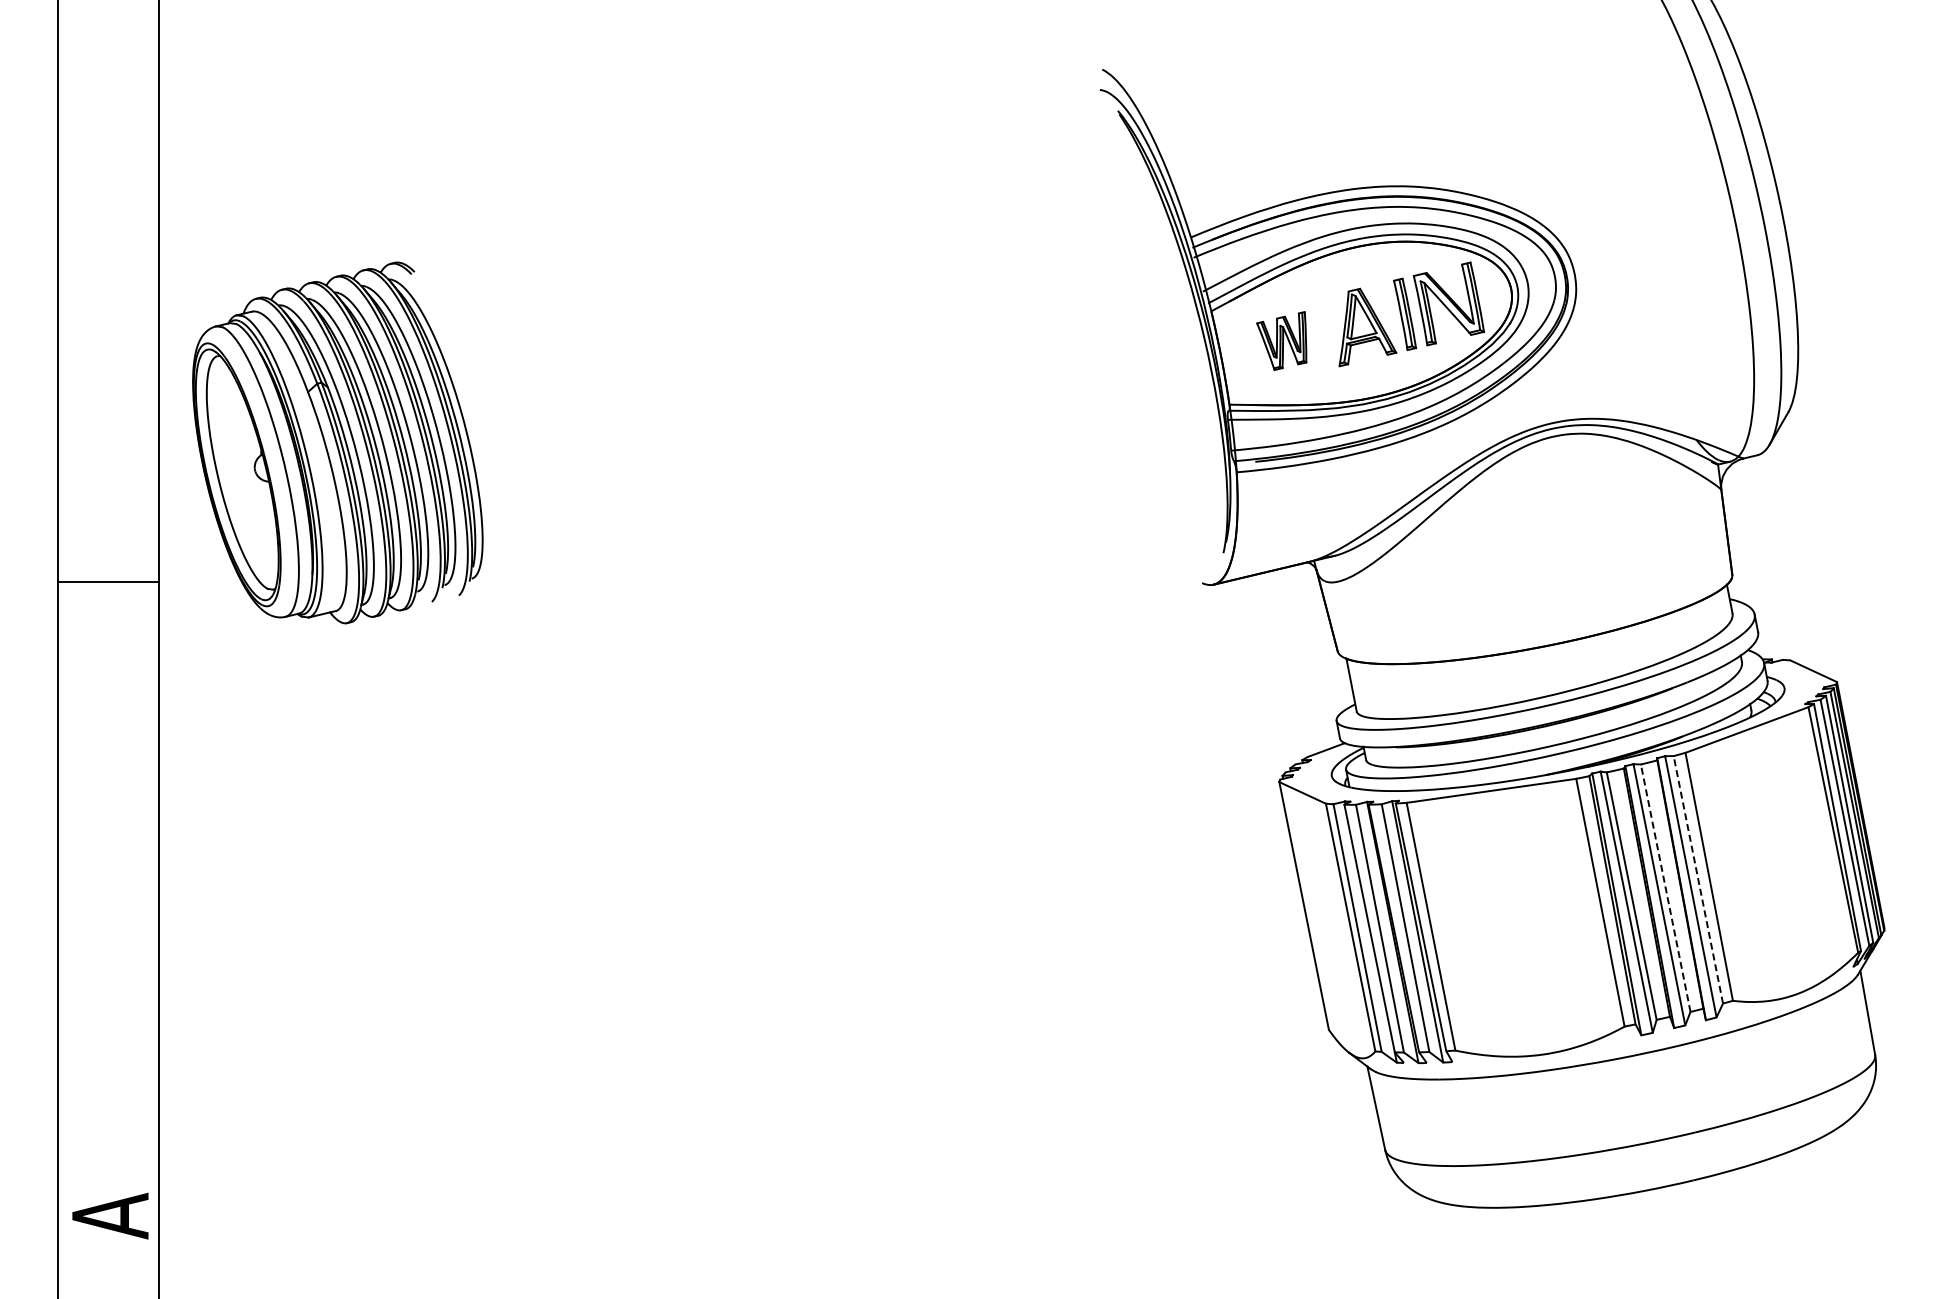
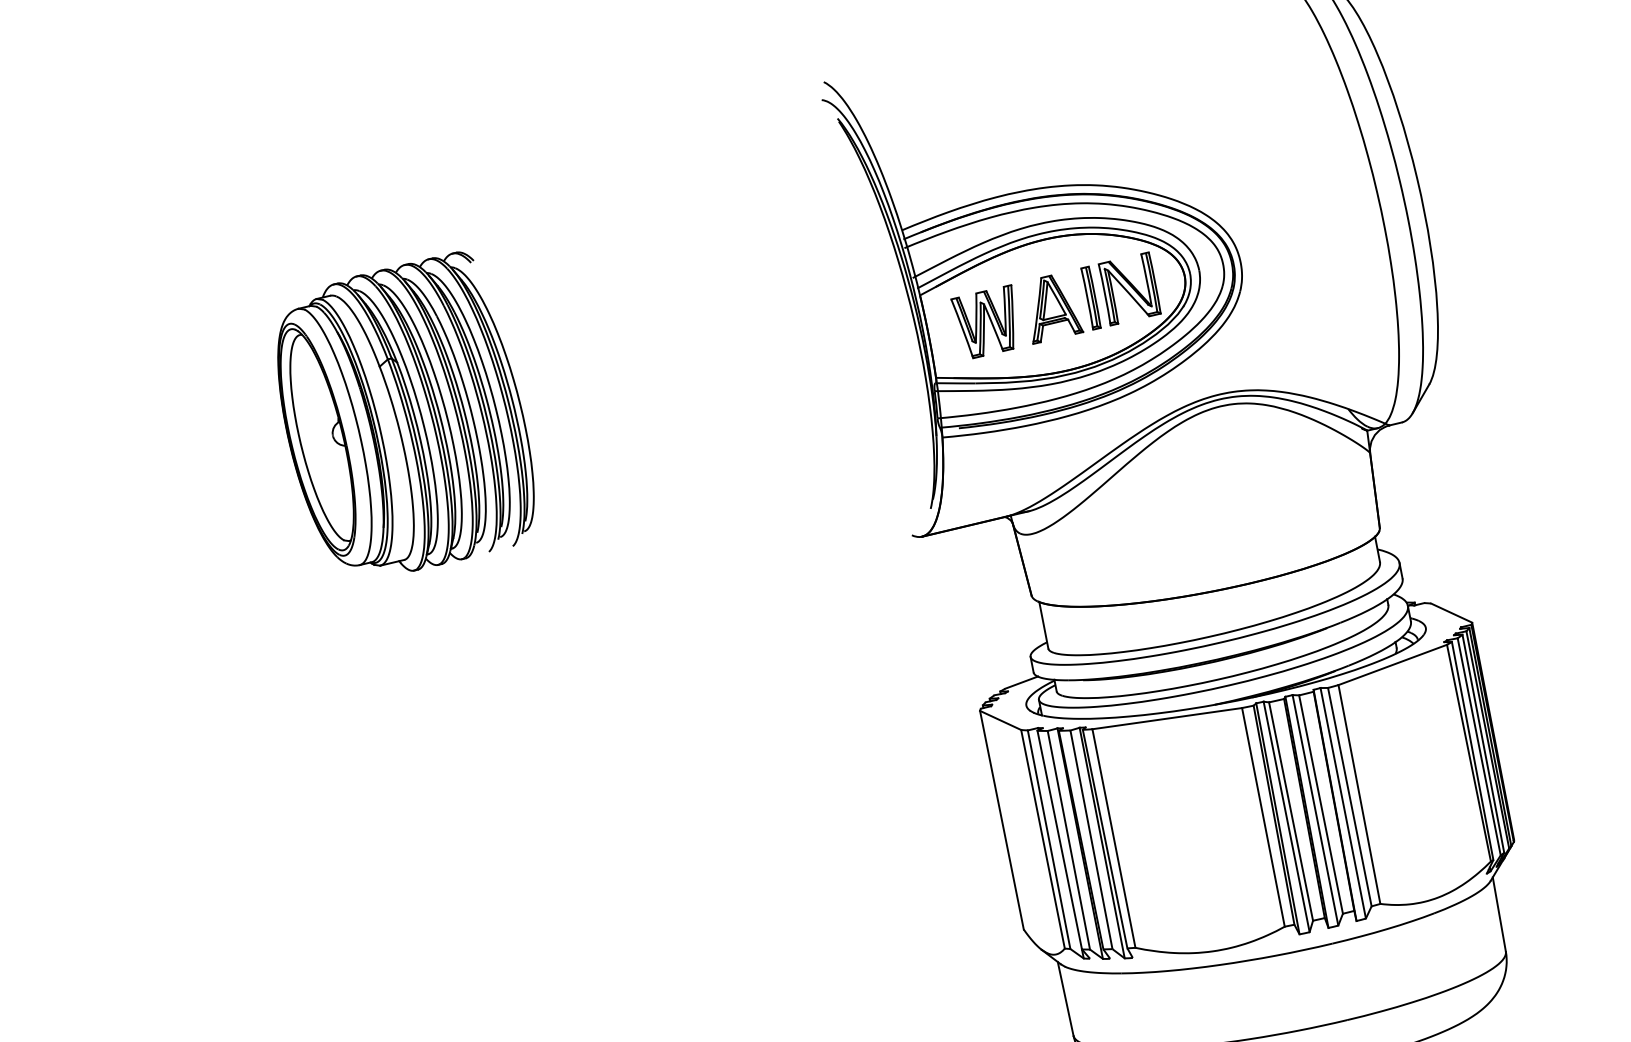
part: (1281, 340) -> (981, 321), size x1.43
part: (337, 442) -> (405, 411), moved
line: (1698, 879) -> (1349, 796), dashed -> solid
line: (1665, 887) -> (1320, 803), dashed -> solid

